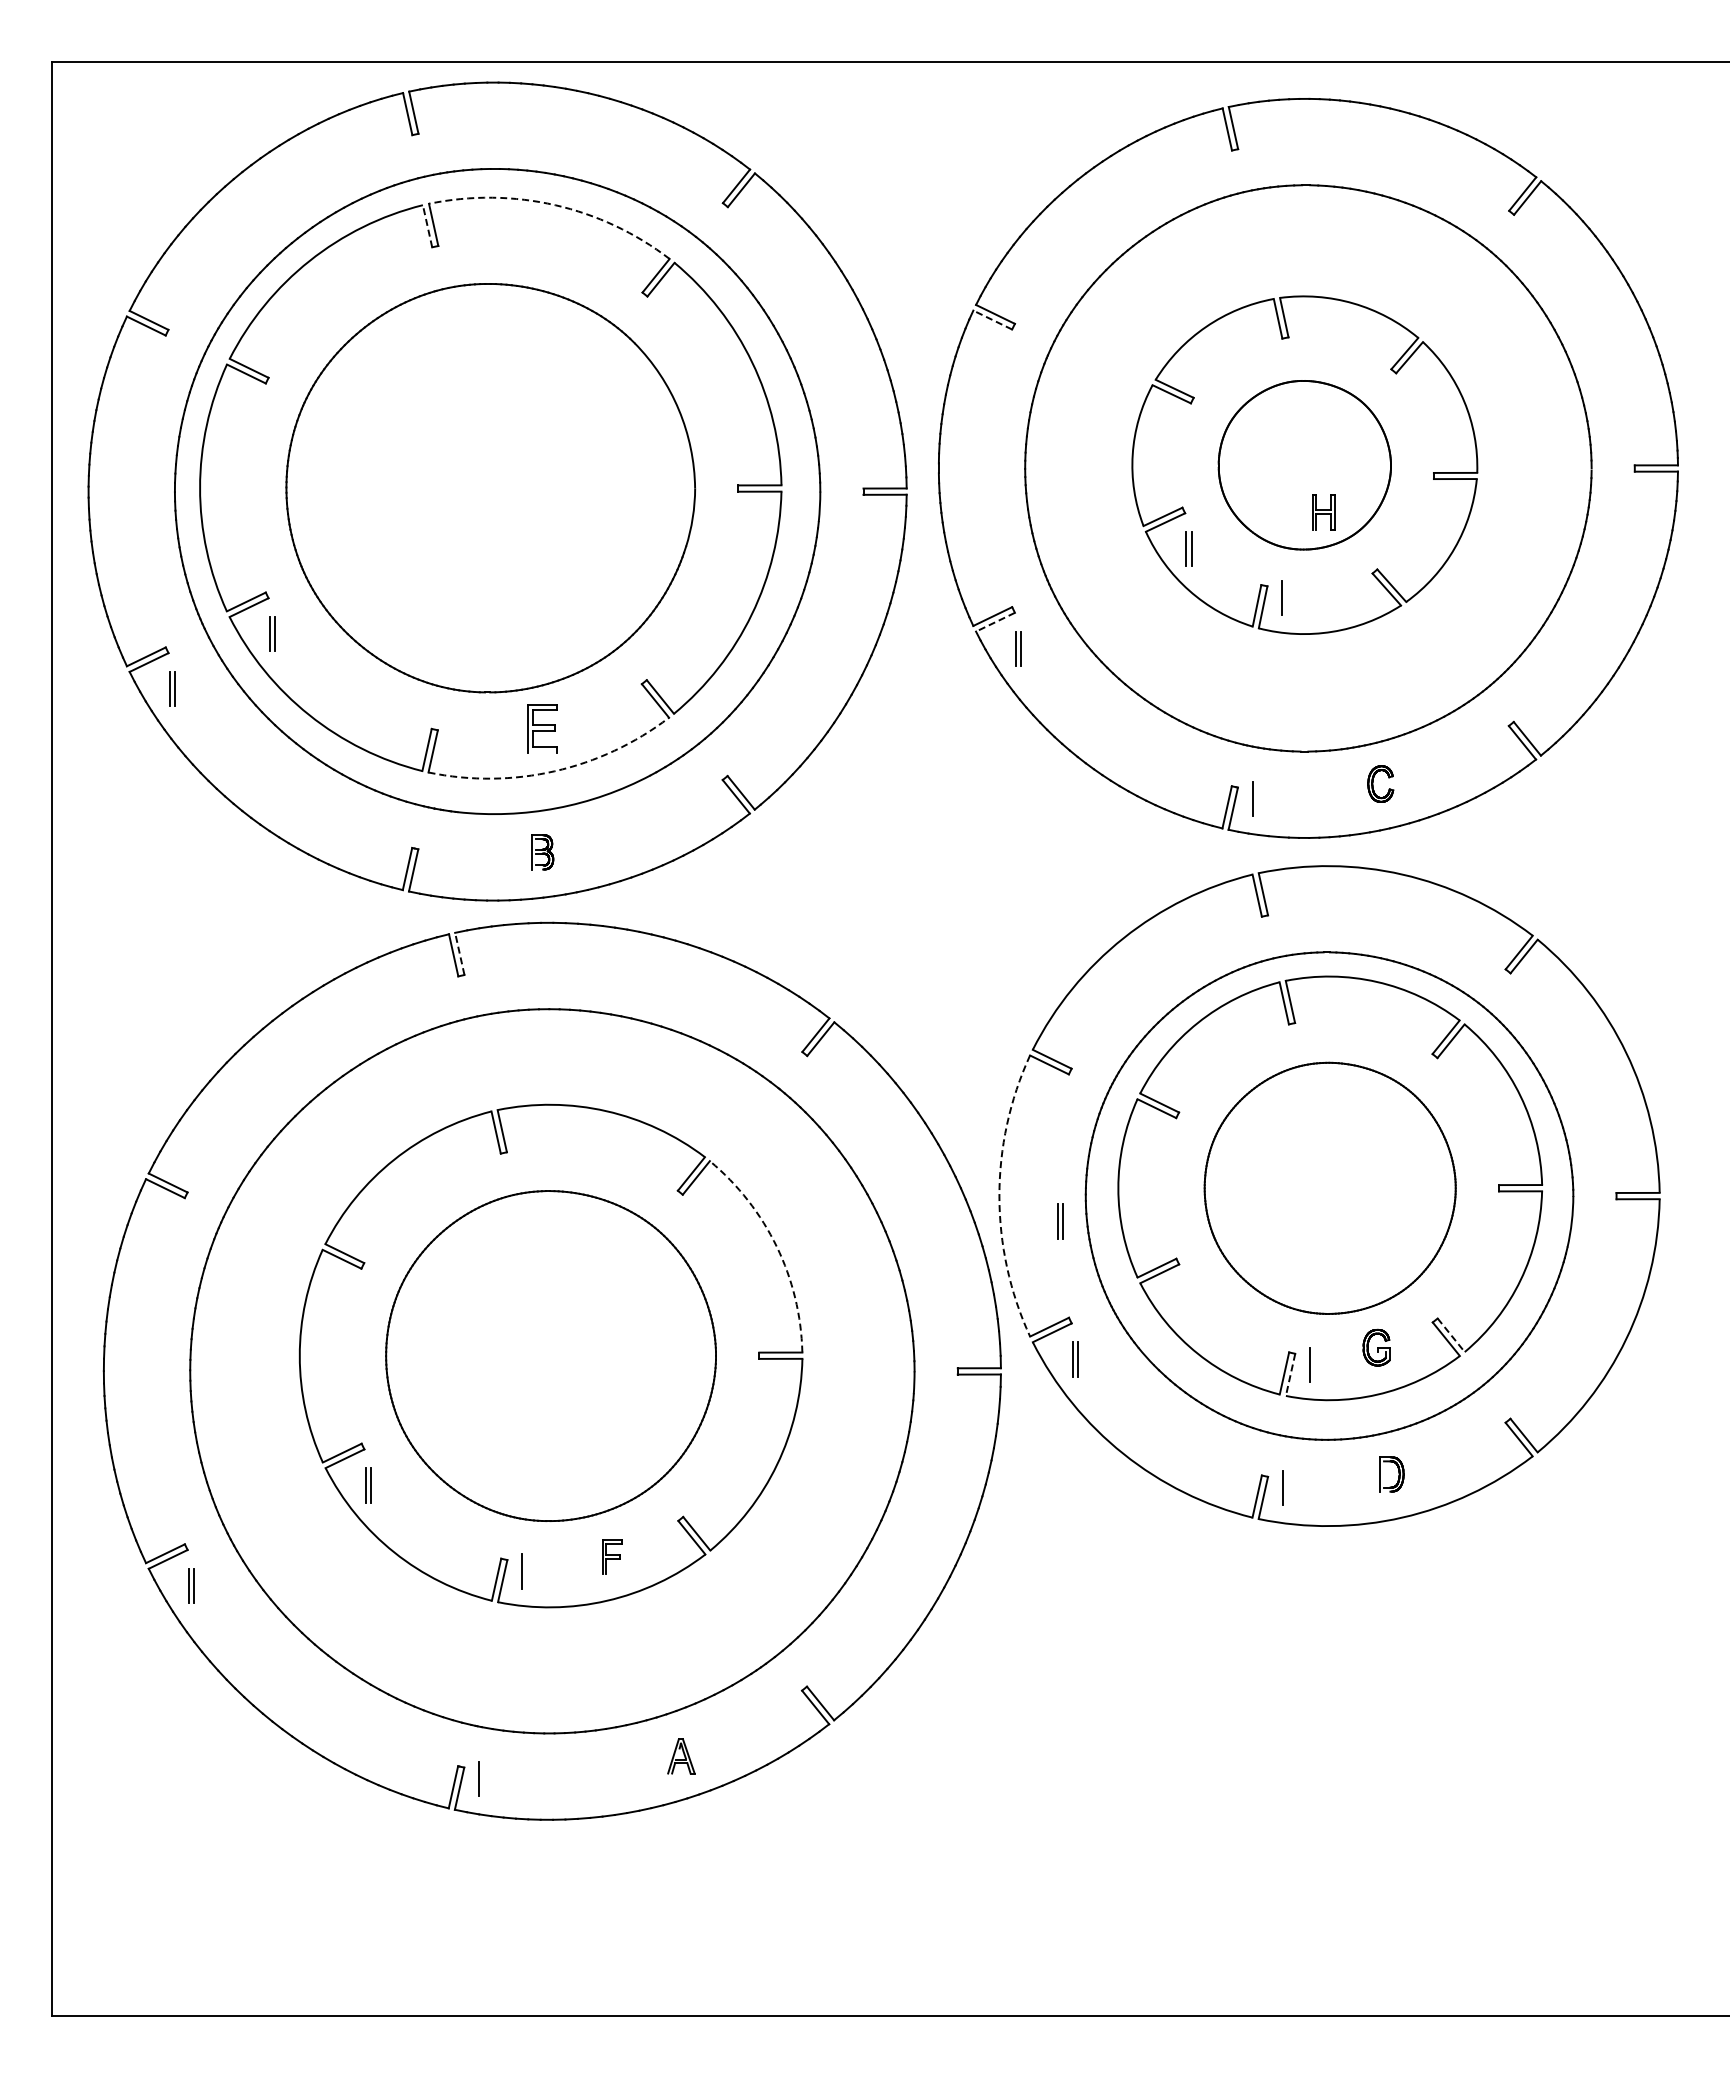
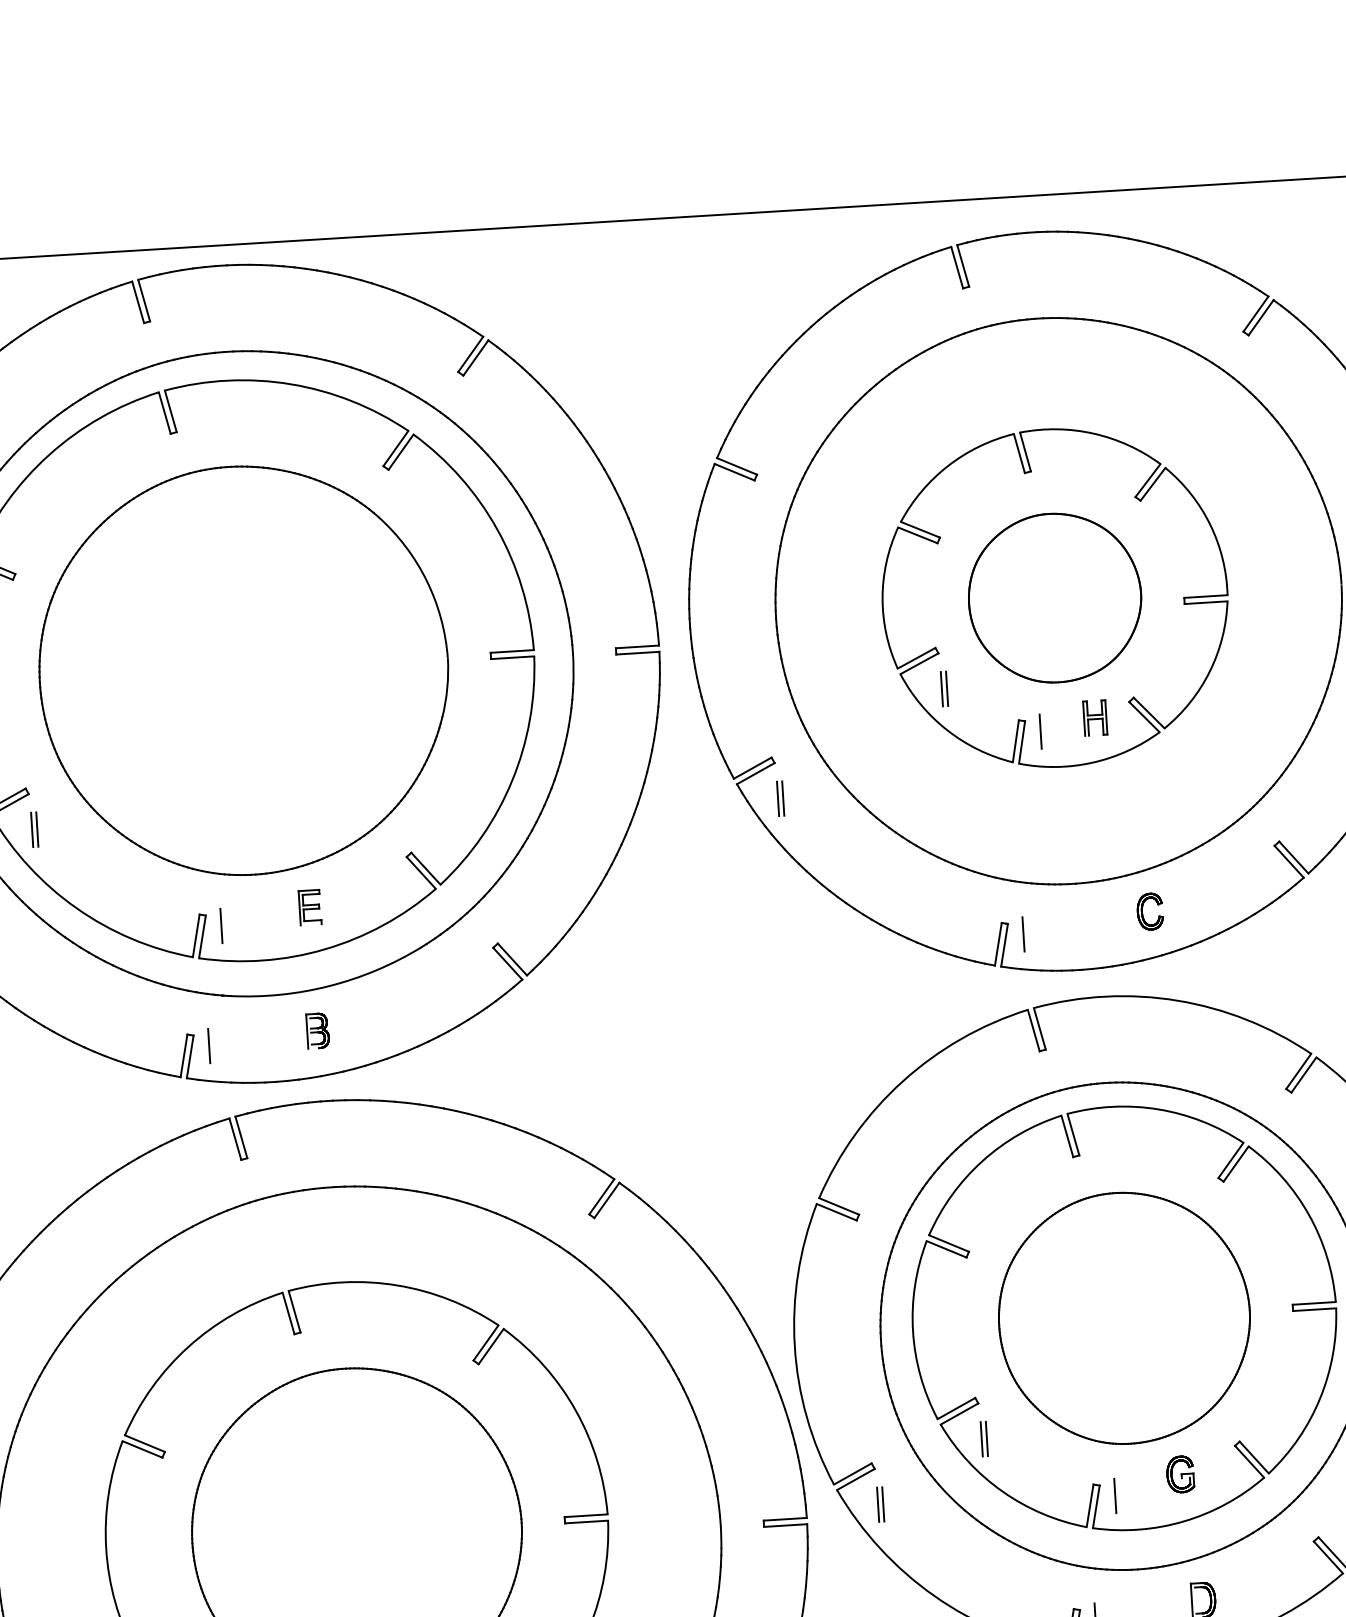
arc: (555, 205) -> (291, 384), dashed -> solid
line: (427, 226) -> (164, 413), dashed -> solid
line: (992, 320) -> (734, 472), dashed -> solid
part: (1323, 512) -> (1095, 718), moved
line: (995, 622) -> (755, 773), dashed -> solid
part: (542, 728) -> (310, 907), size x0.71
line: (452, 741) -> (221, 925), added
arc: (554, 771) -> (324, 949), dashed -> solid
line: (432, 860) -> (208, 1045), added
line: (459, 953) -> (241, 1137), dashed -> solid
arc: (999, 1196) -> (794, 1346), dashed -> solid
part: (1060, 1221) -> (857, 1367), removed
arc: (776, 1246) -> (575, 1410), dashed -> solid
line: (1180, 1300) -> (981, 1439), added
line: (1185, 1300) -> (986, 1439), added
line: (1451, 1335) -> (1254, 1457), dashed -> solid
line: (1290, 1374) -> (1096, 1506), dashed -> solid

